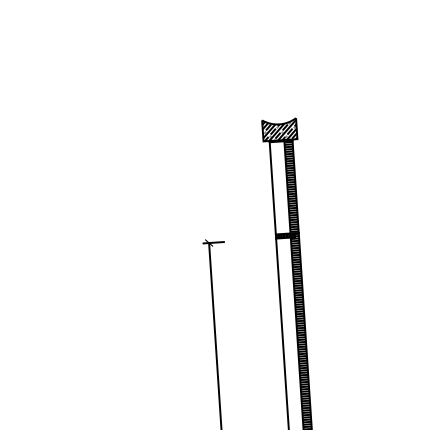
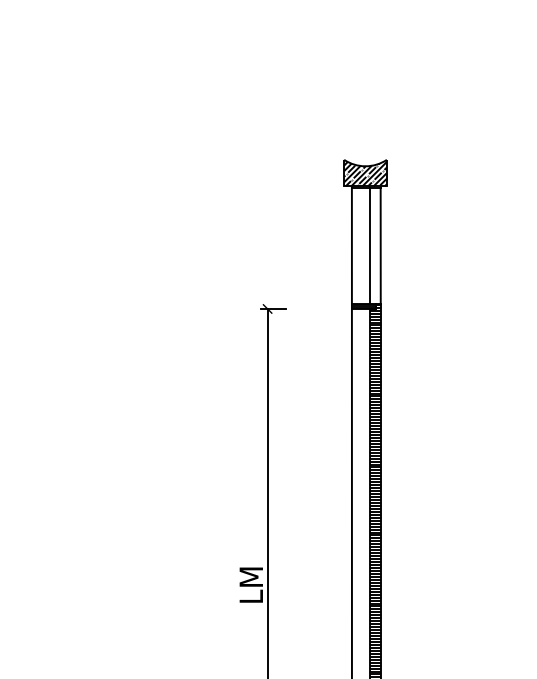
hatch: (291, 186) -> (375, 245), removed

